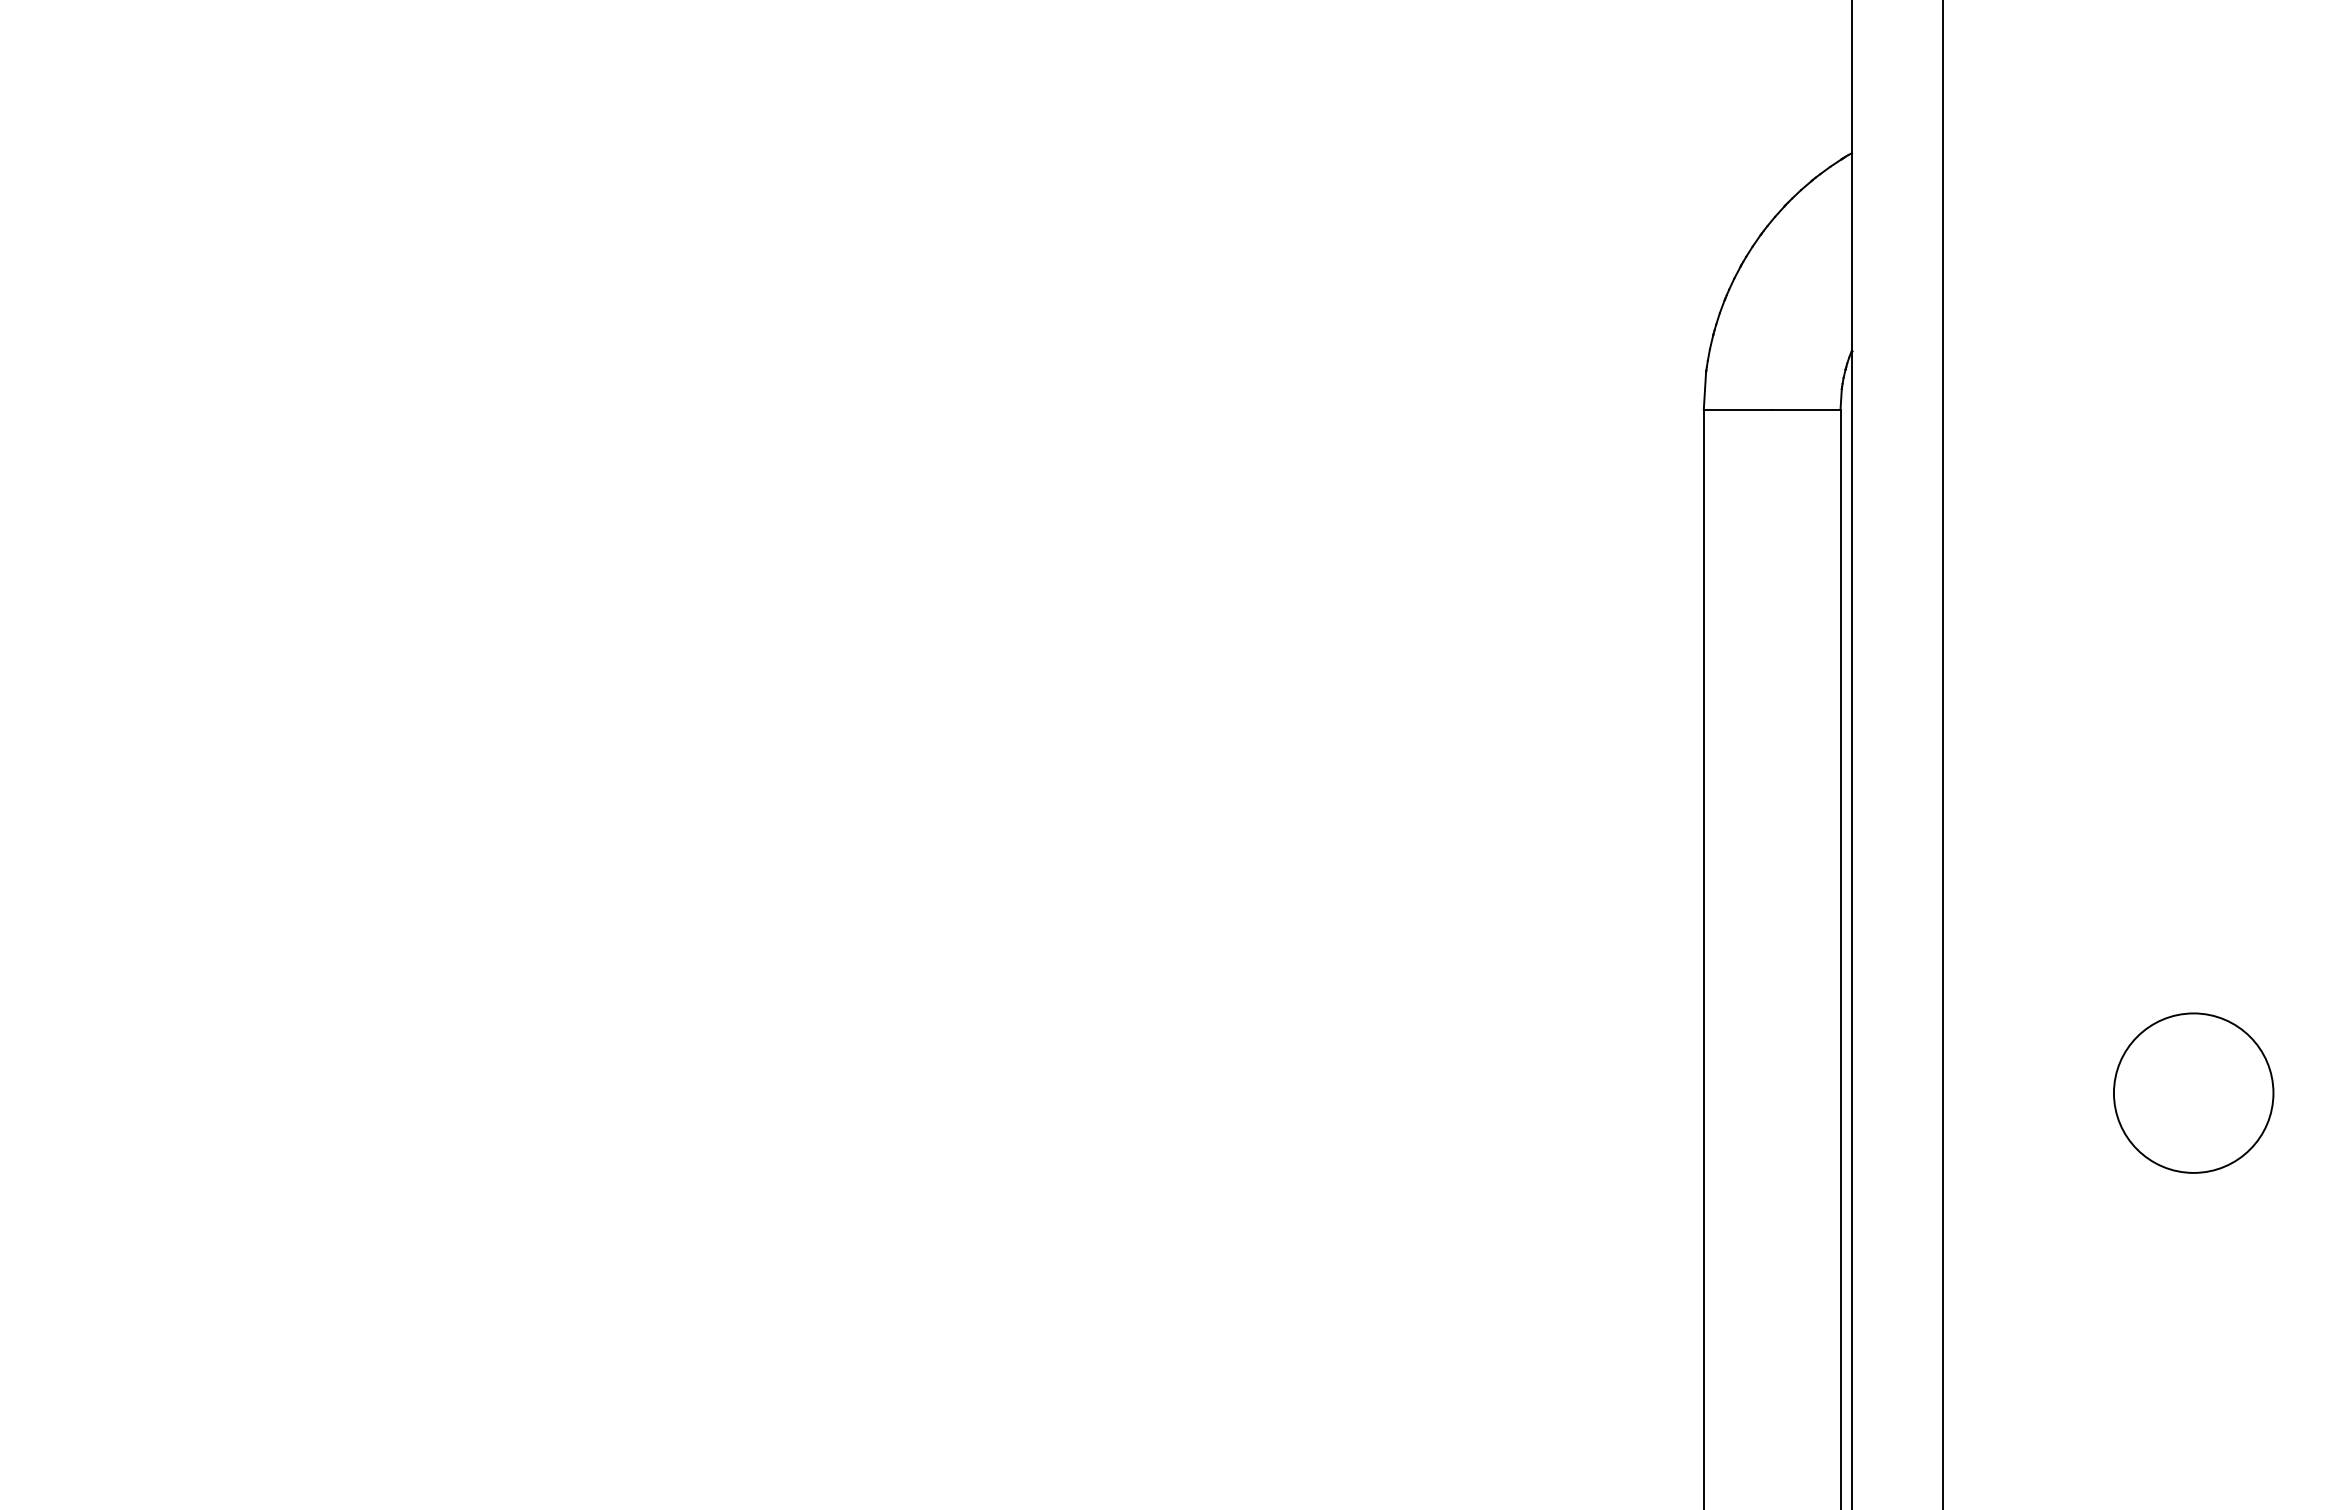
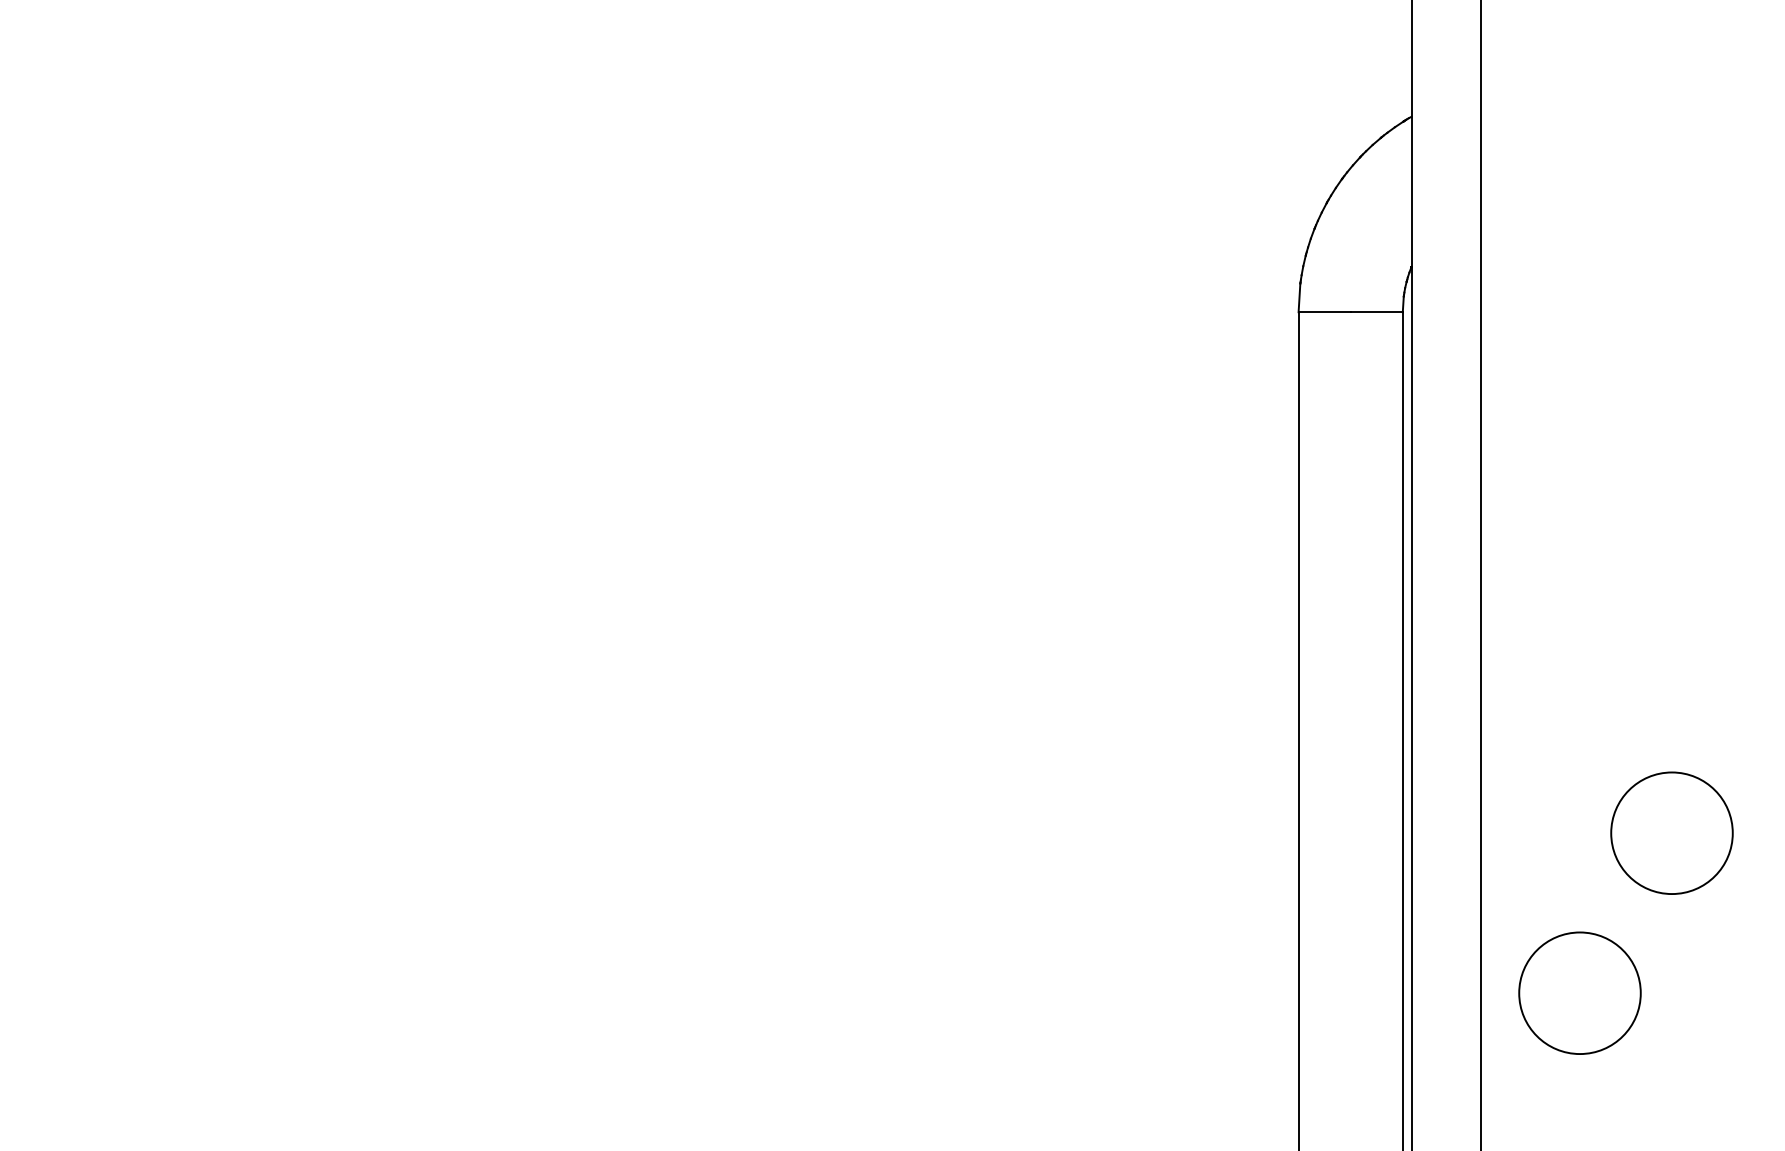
circle: (2072, 1302) -> (1579, 992), added

